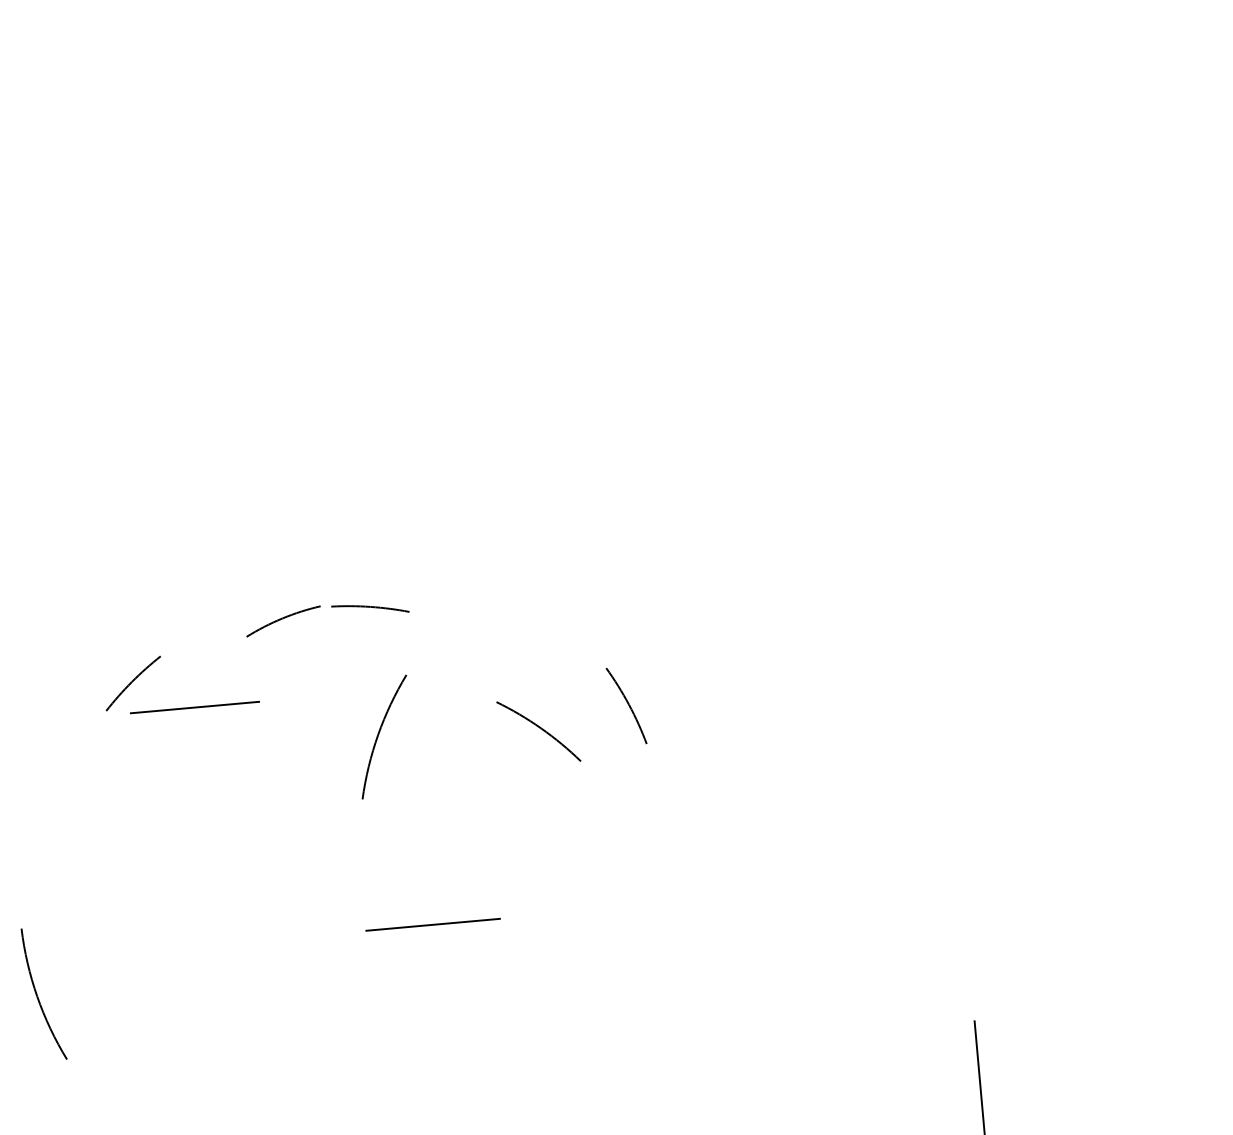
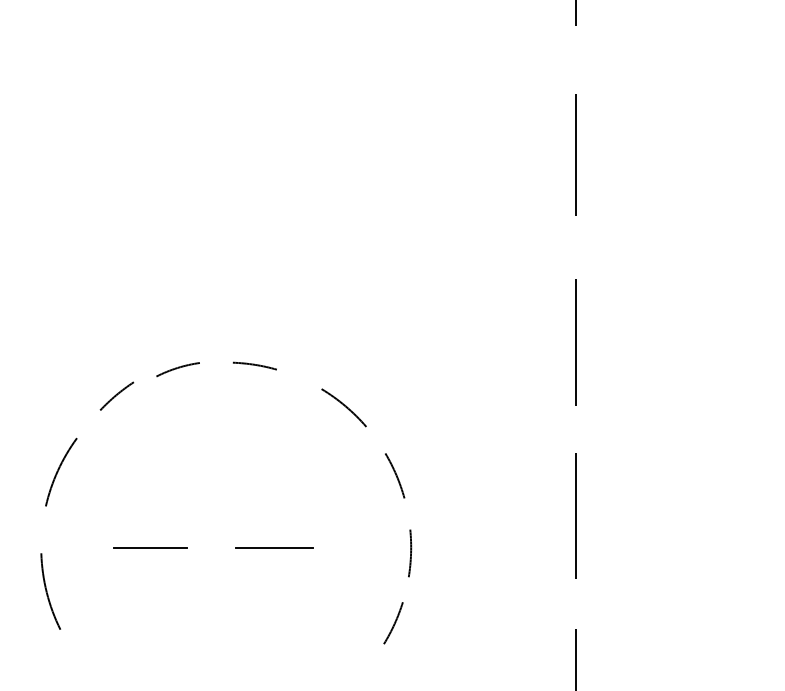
line: (900, 187) -> (576, 154), added
line: (930, 515) -> (576, 341), added
arc: (282, 619) -> (177, 368), moved
arc: (627, 705) -> (395, 475), moved
line: (194, 706) -> (150, 547), moved
arc: (539, 729) -> (344, 406), moved
arc: (380, 734) -> (59, 470), moved
line: (957, 820) -> (576, 515), added
arc: (672, 913) -> (410, 553), added
arc: (38, 994) -> (47, 591), moved
arc: (653, 1038) -> (393, 623), added

